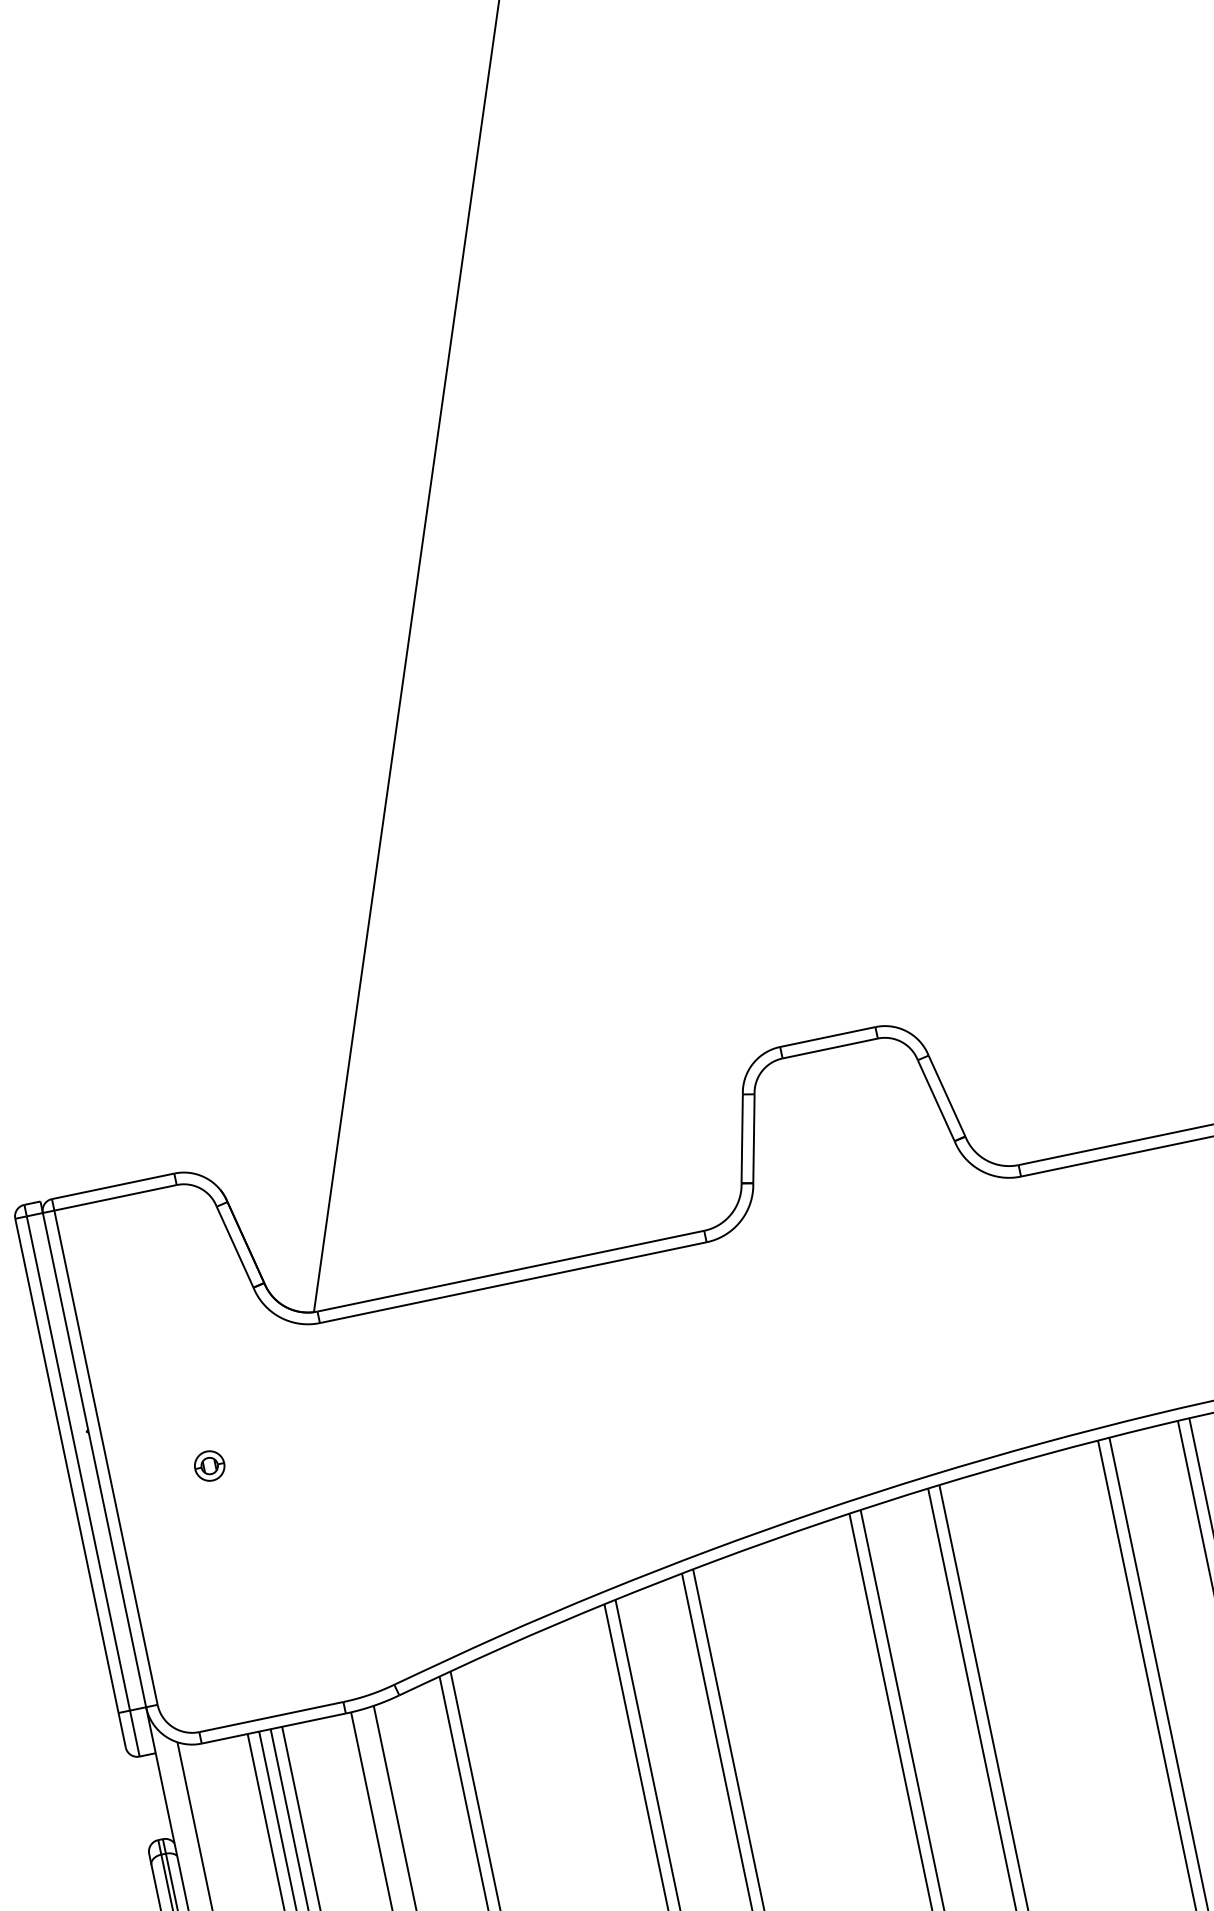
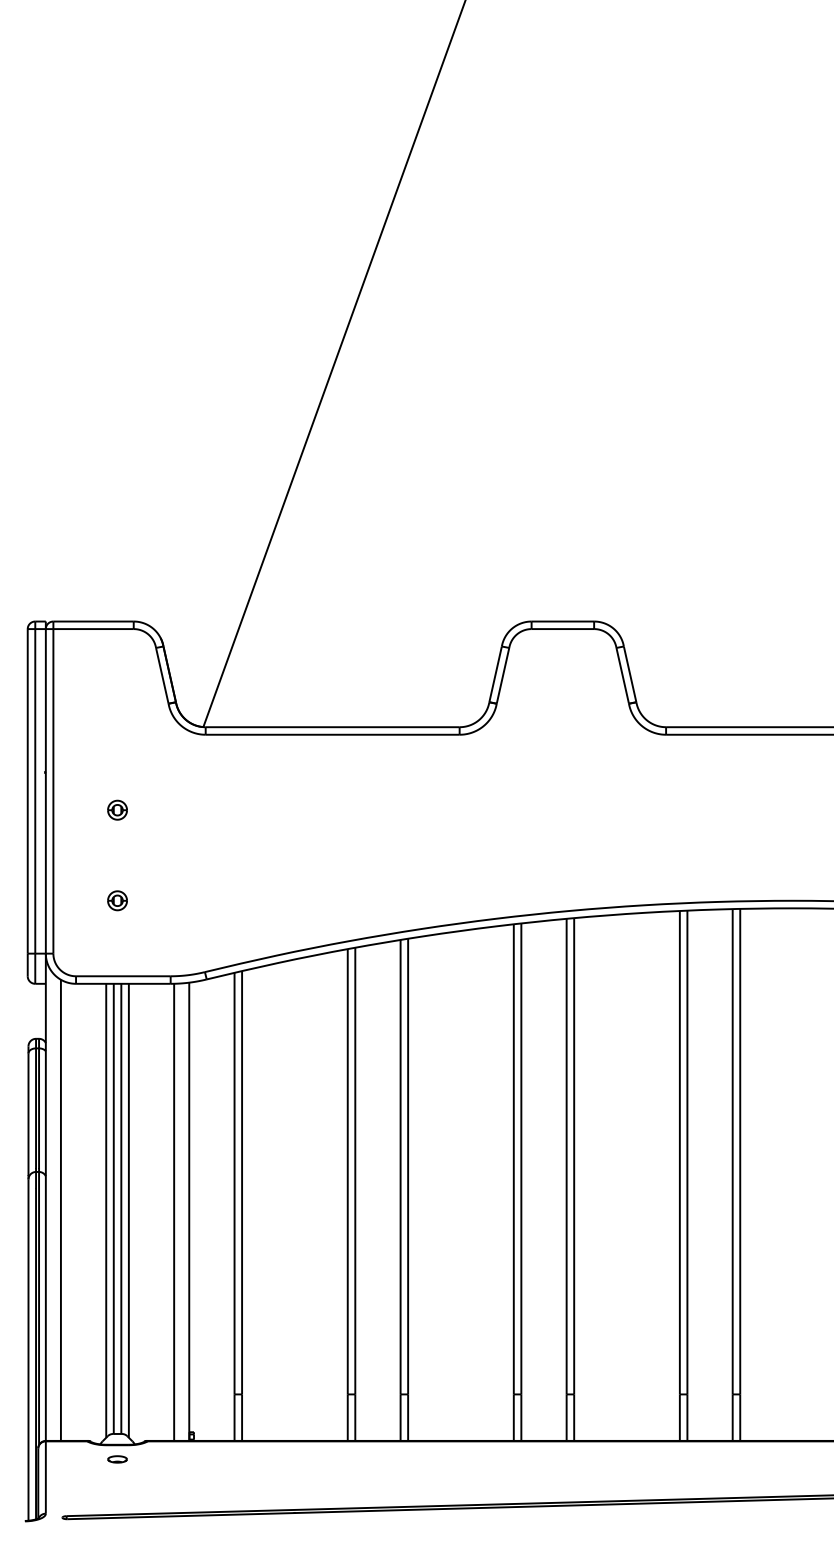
part: (238, 1603) -> (117, 900), added

